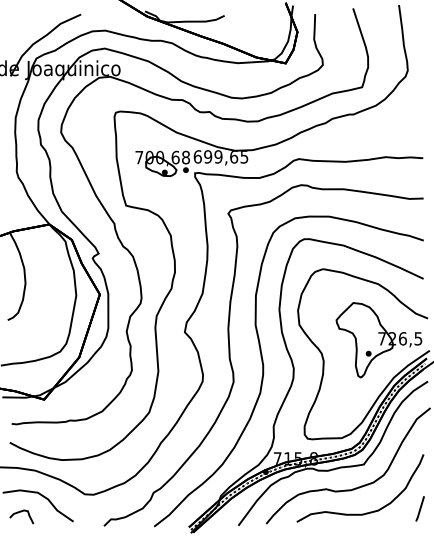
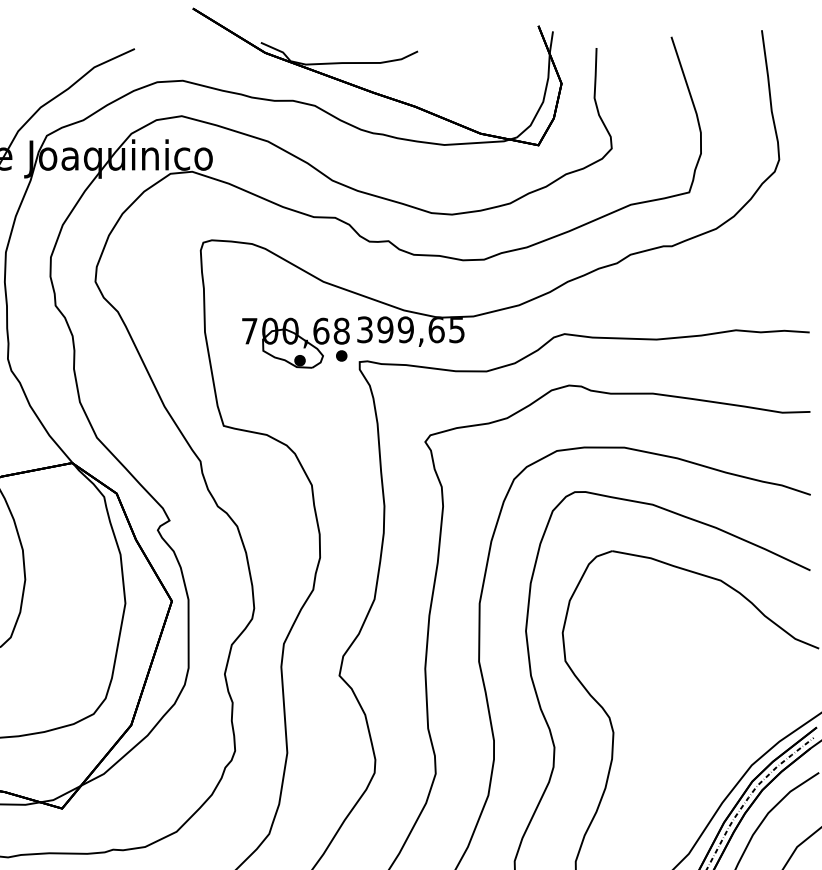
text: (197, 156) -> (364, 329), 699,65 -> 399,65
part: (378, 340) -> (721, 691), removed

